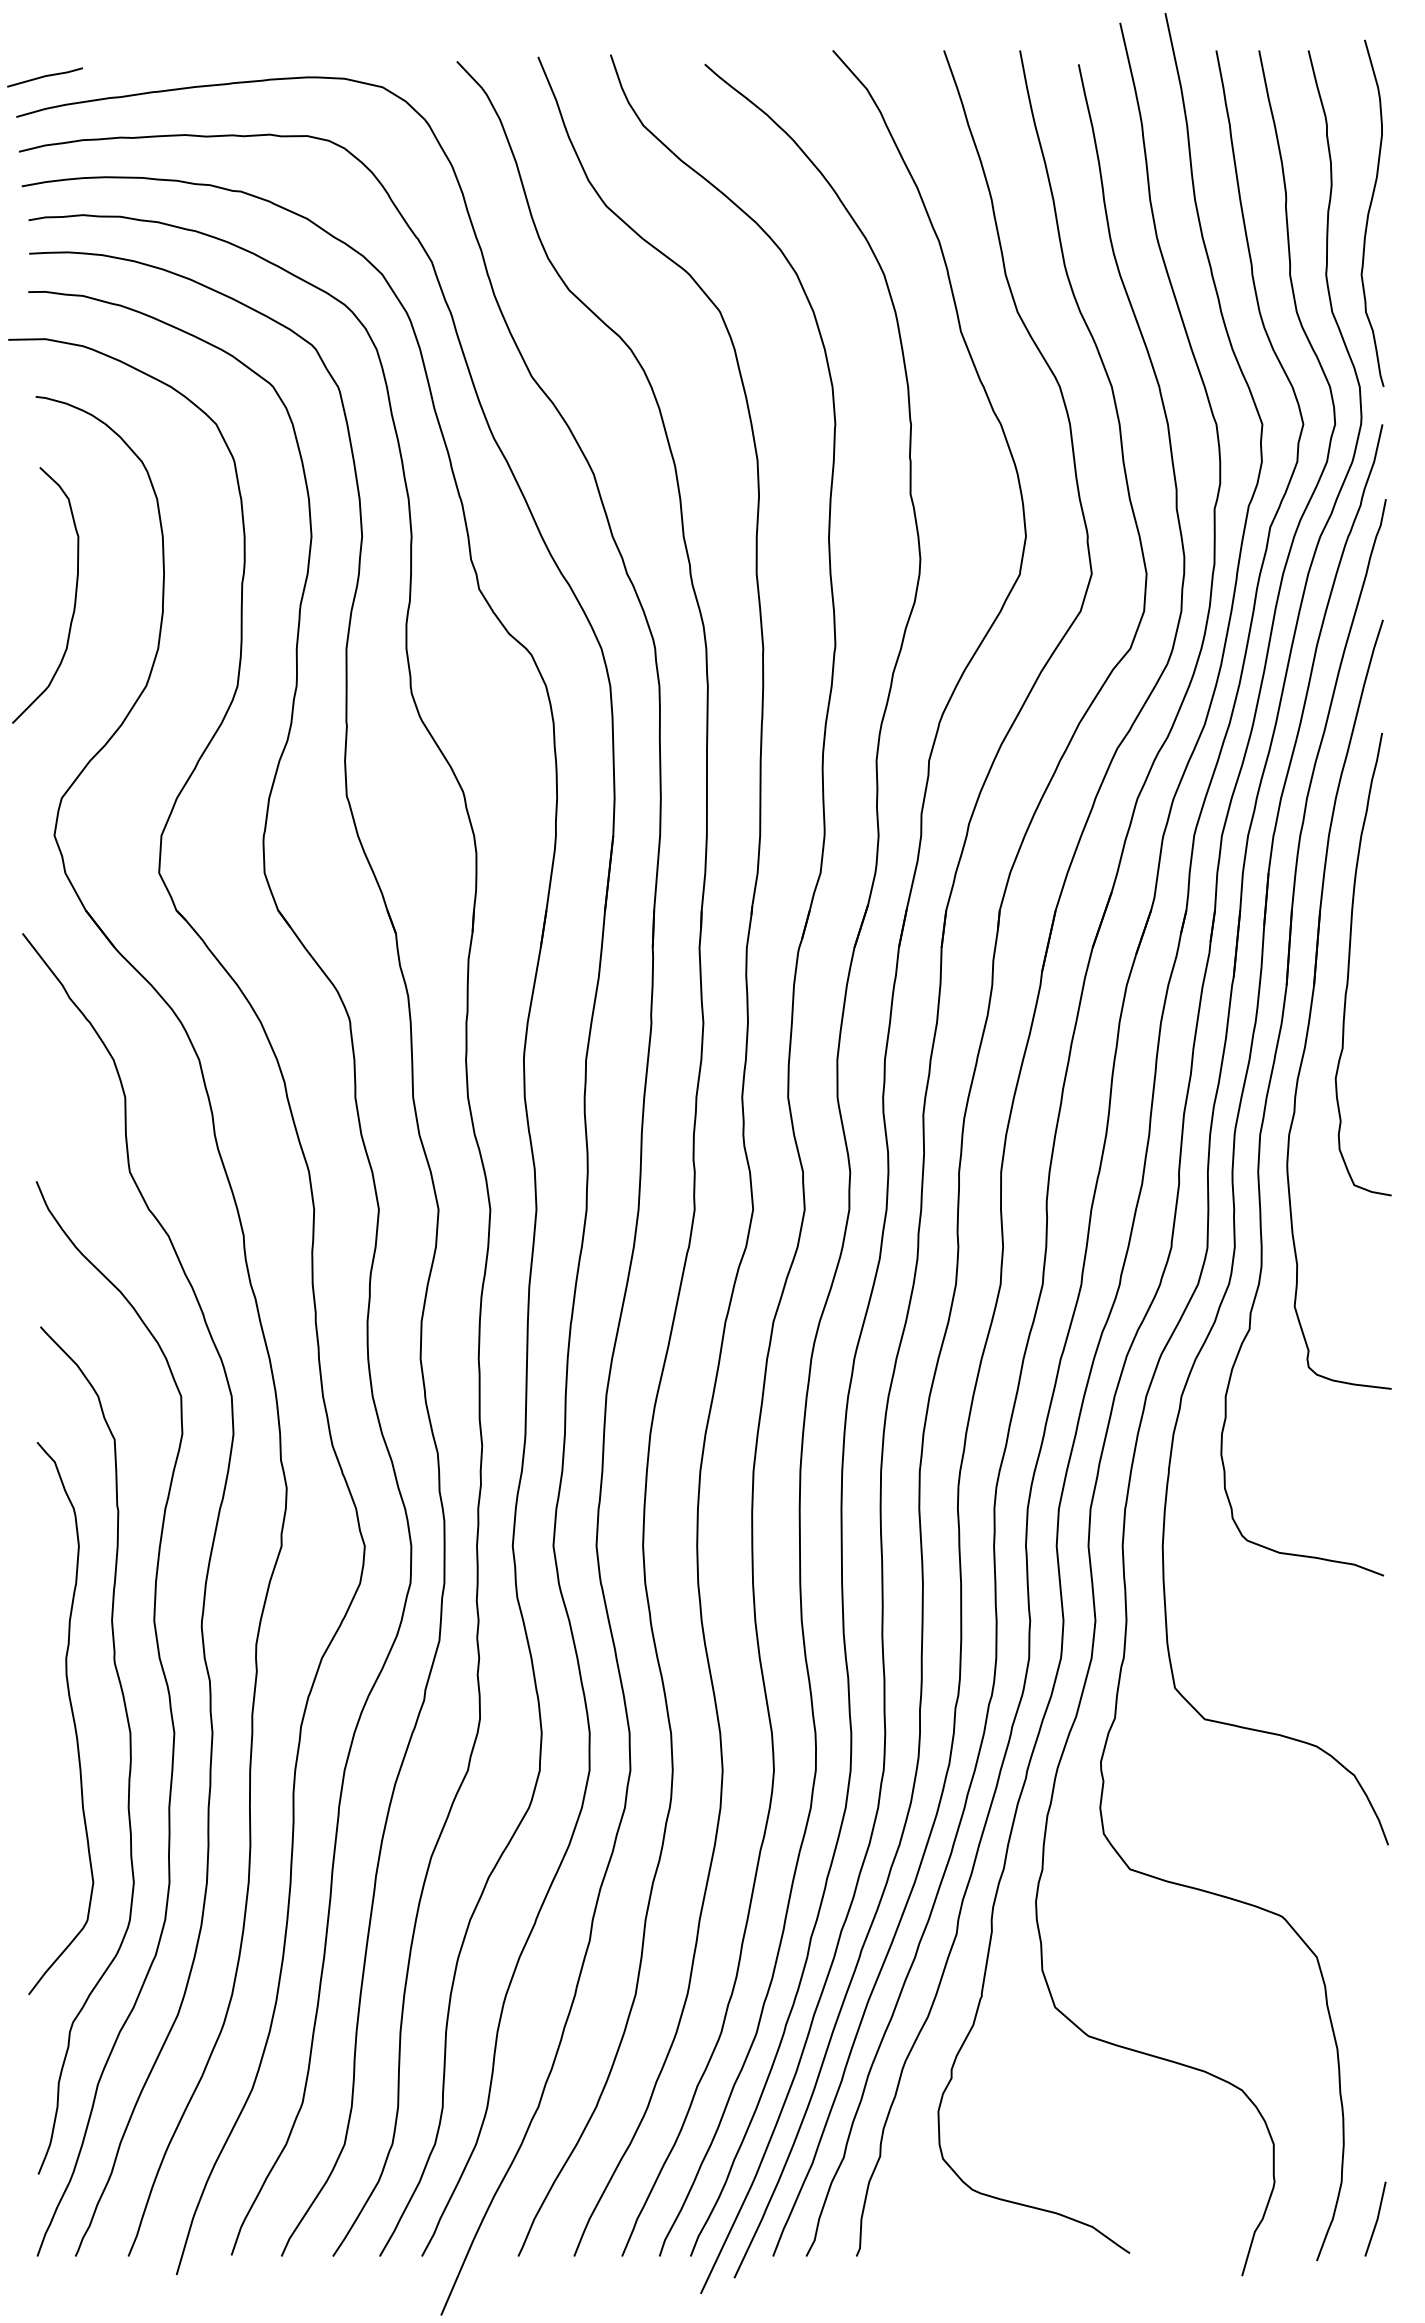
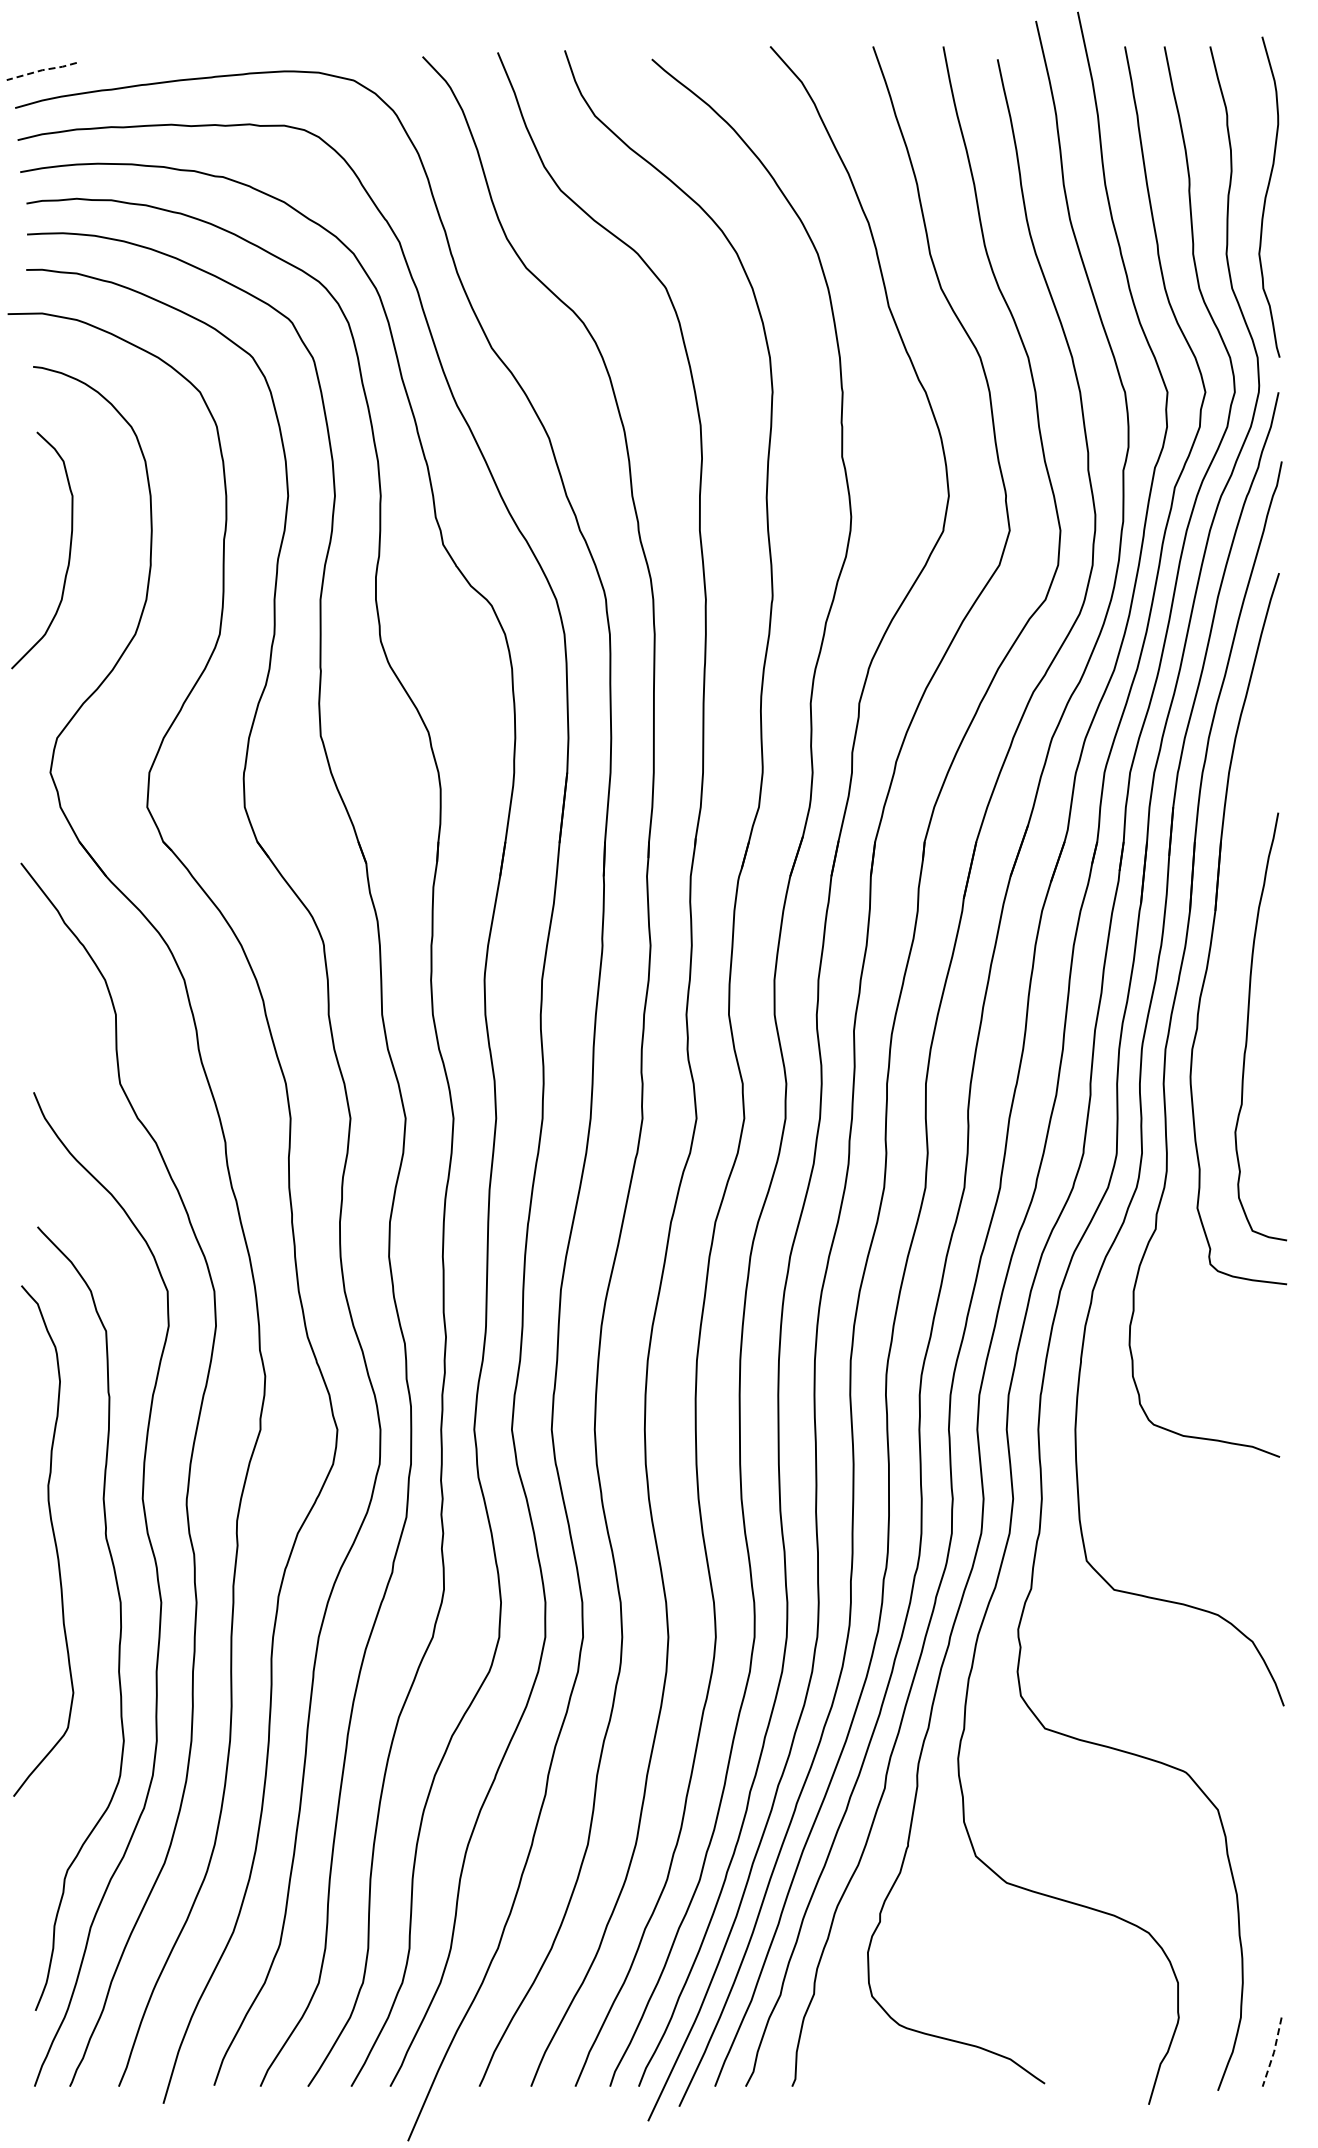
line: (45, 76) -> (42, 70), solid -> dashed
curve: (1349, 964) -> (1248, 1026), moved
curve: (71, 1715) -> (53, 1538), moved
line: (1378, 2219) -> (1274, 2052), solid -> dashed

